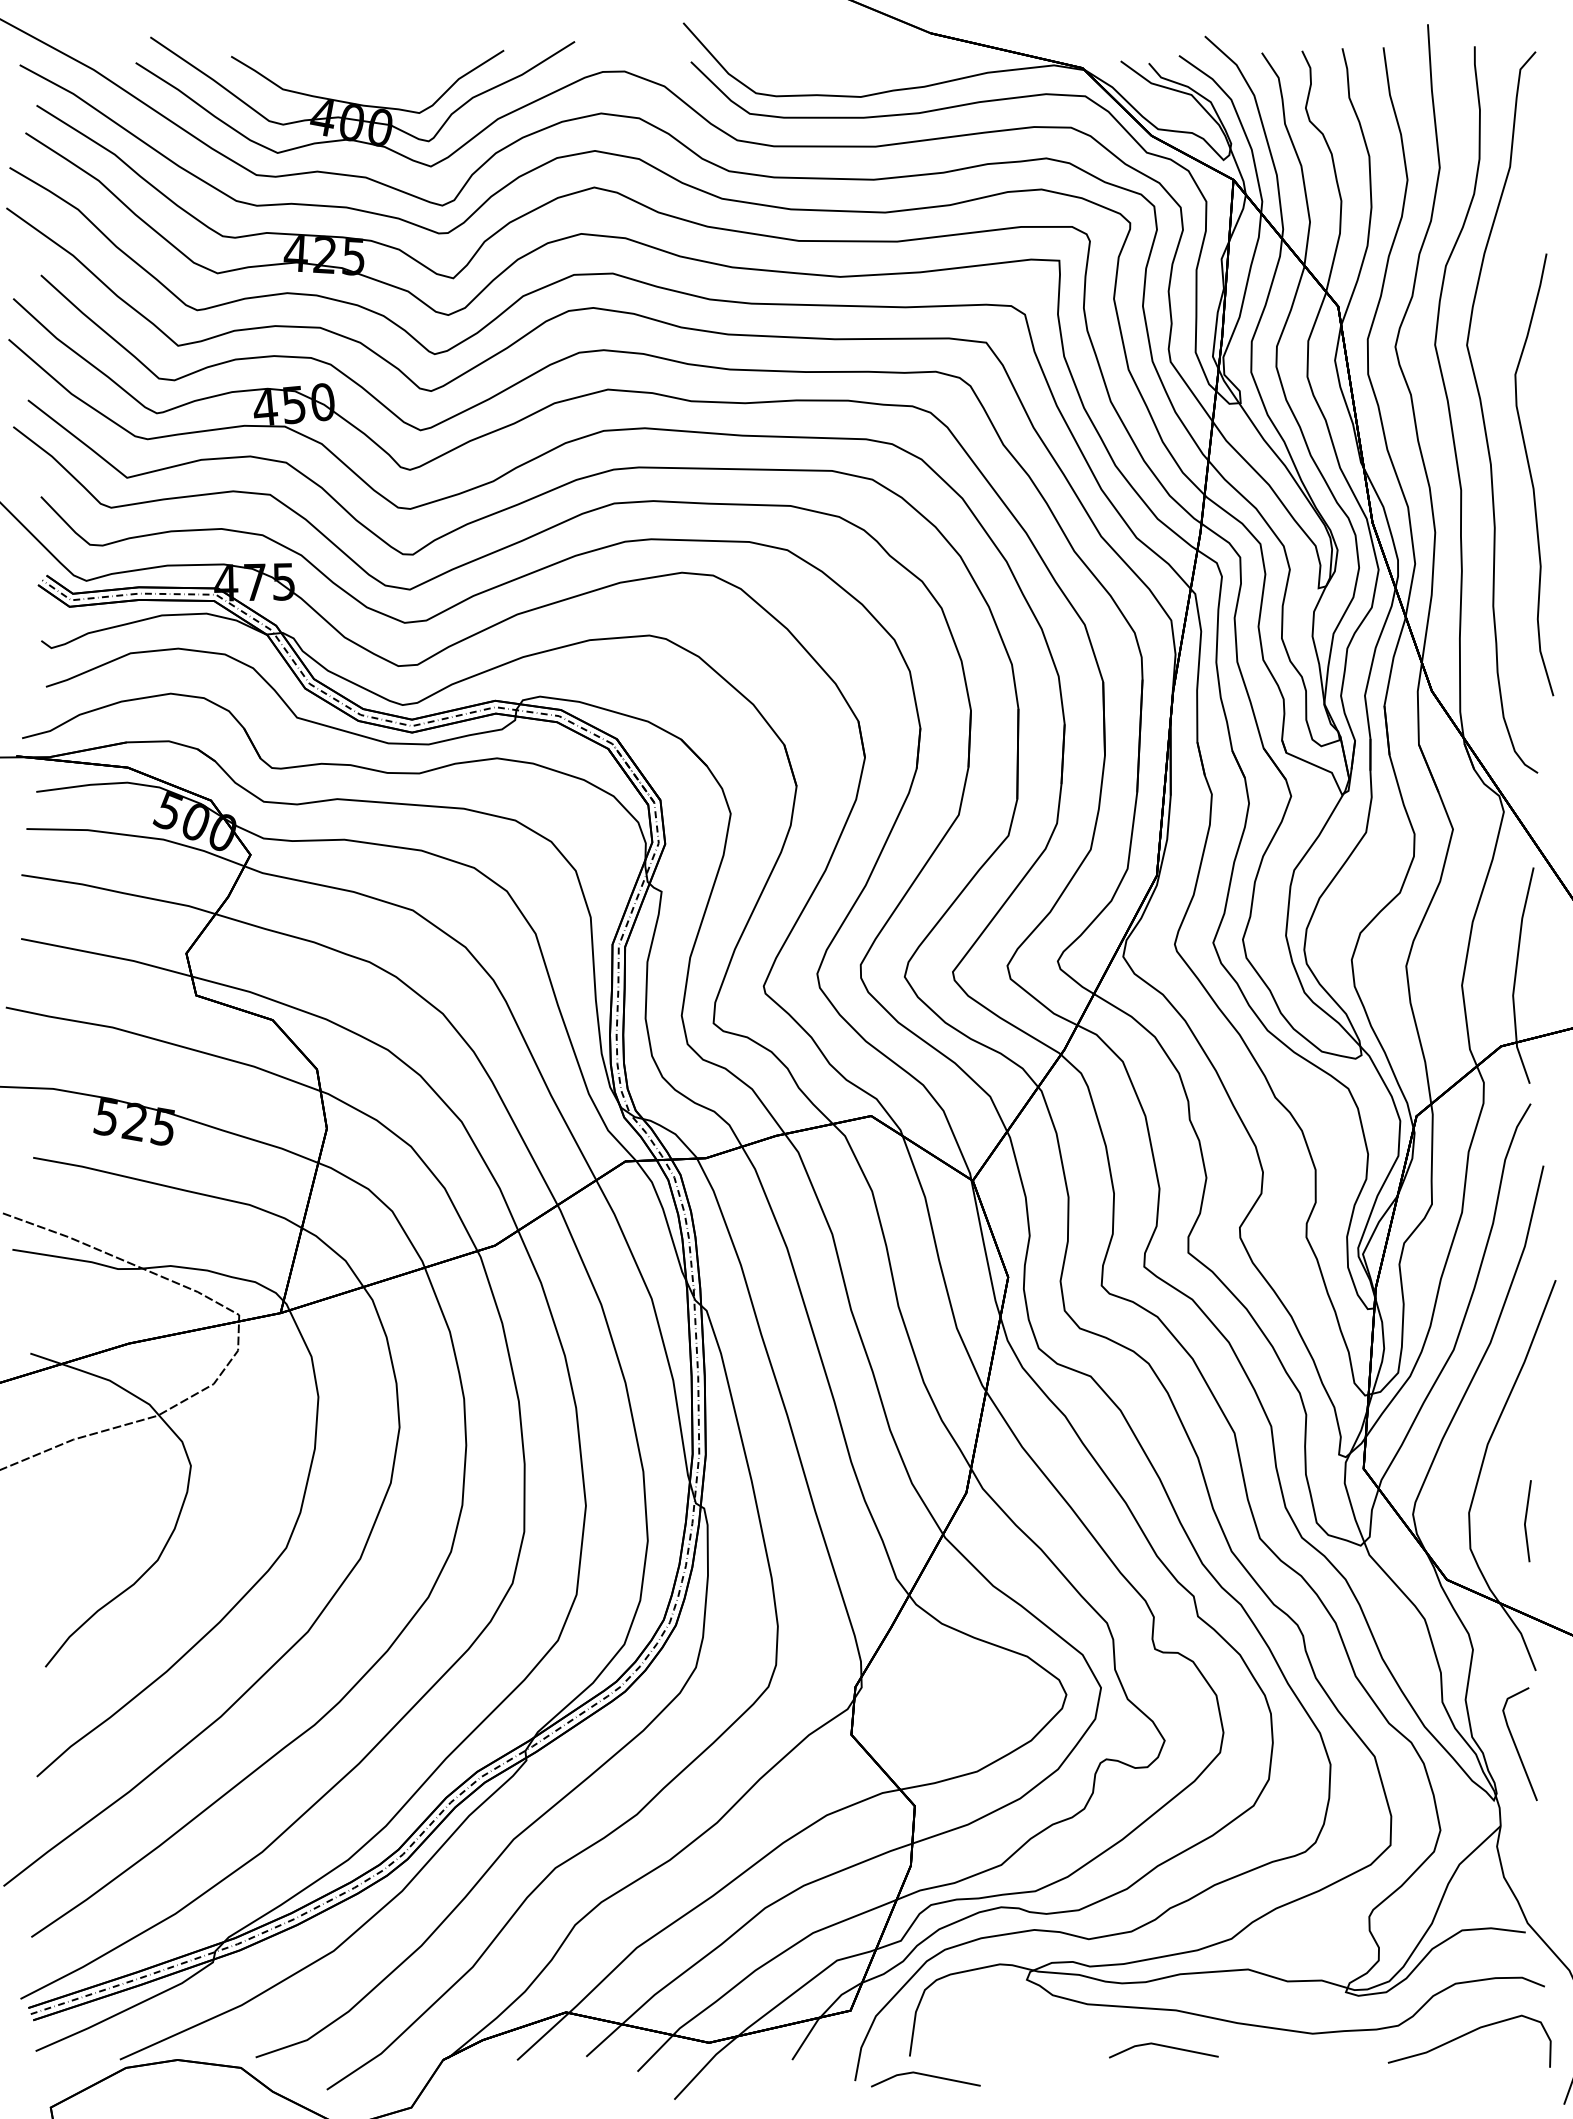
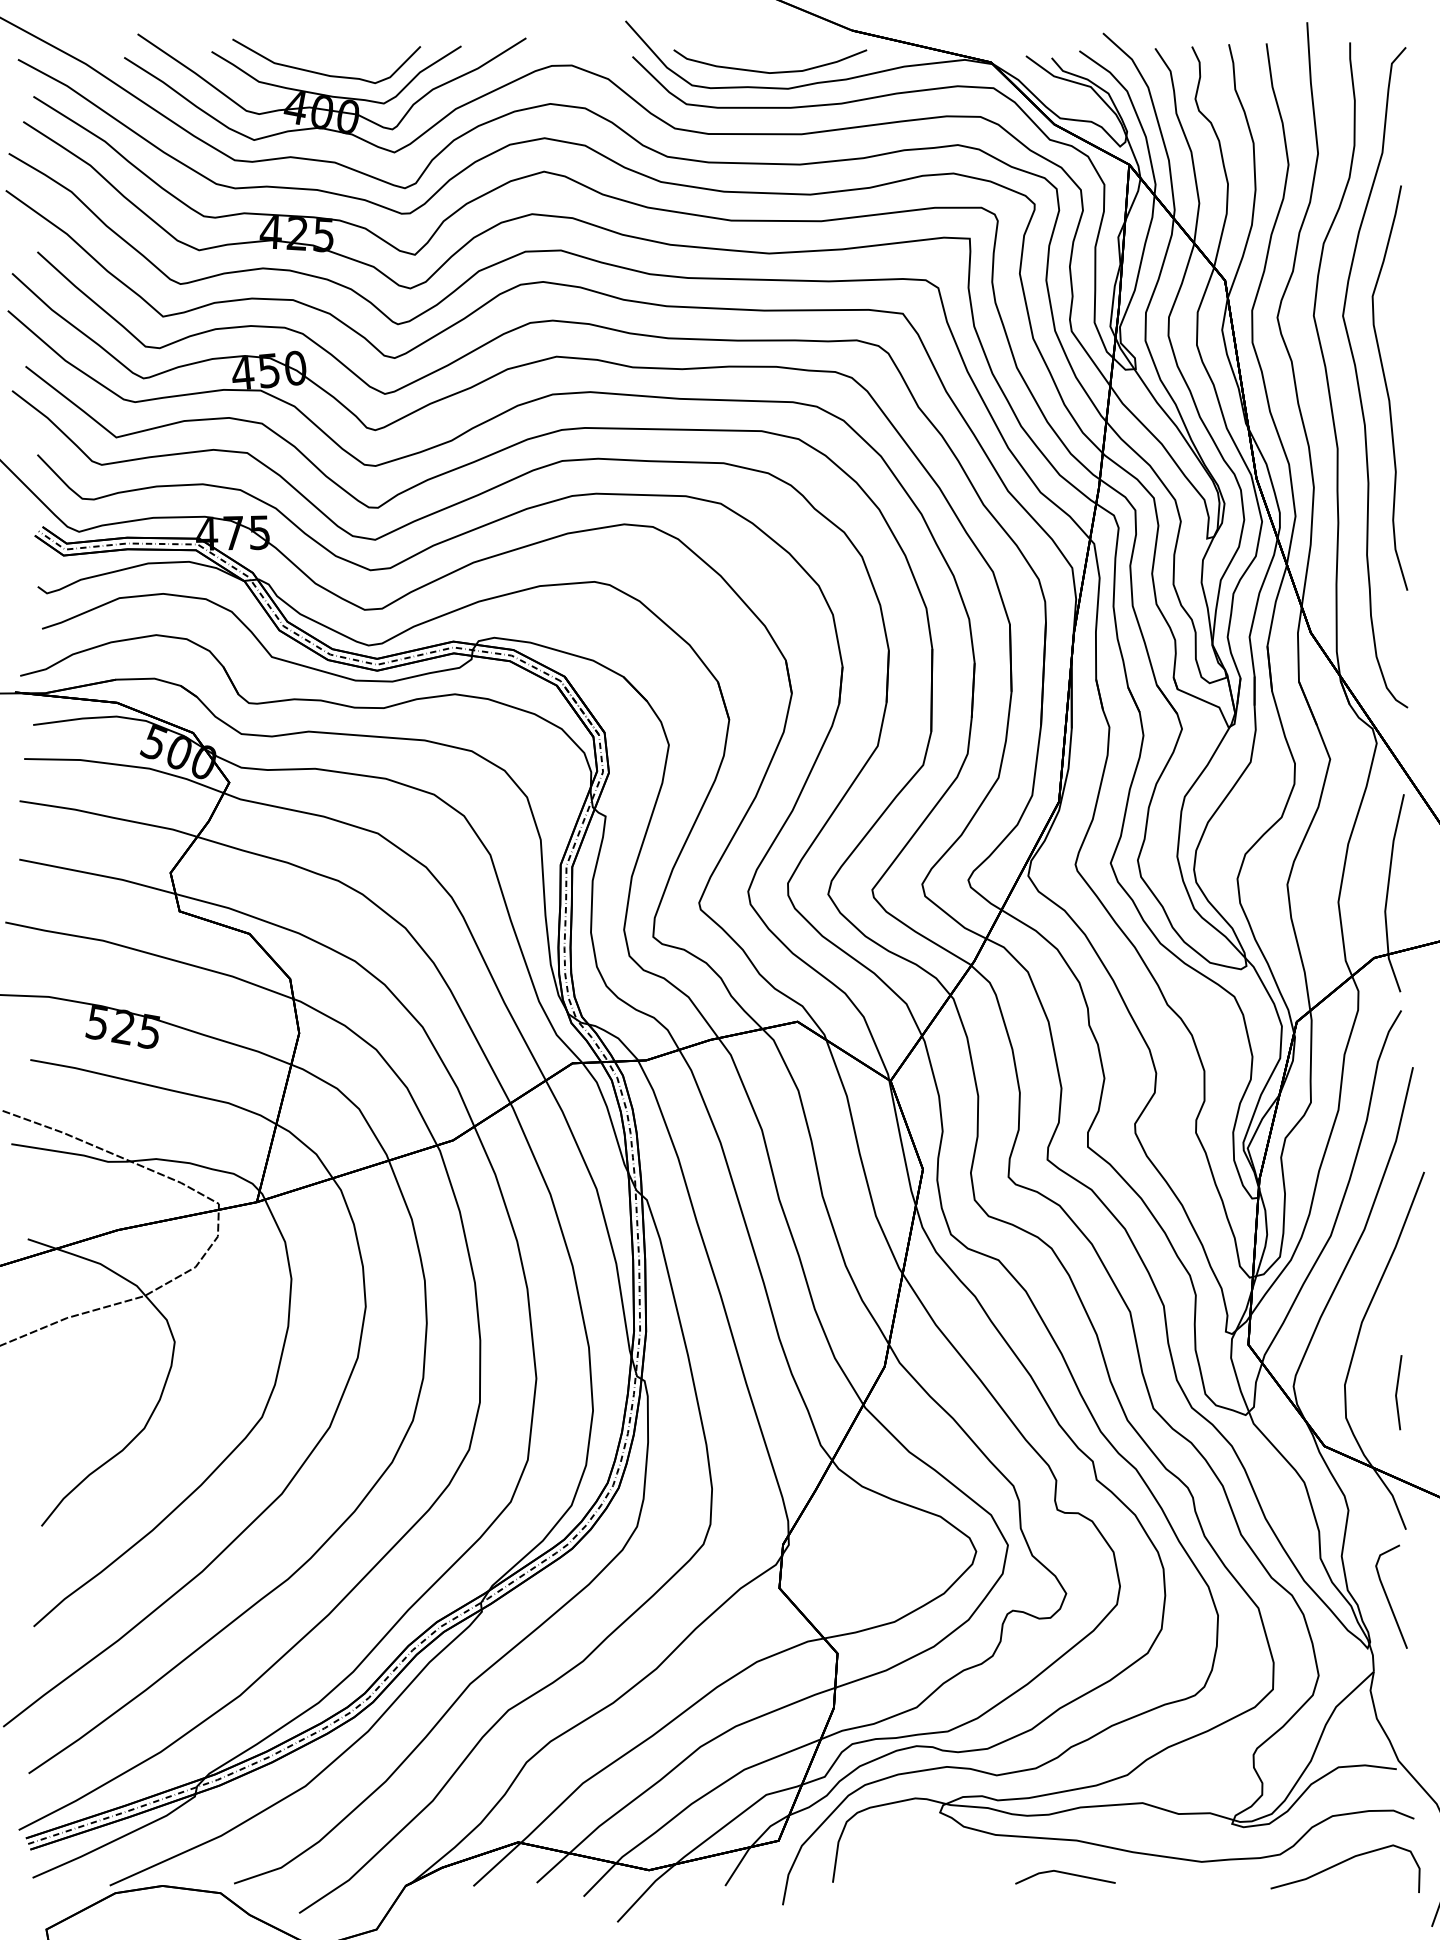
curve: (841, 78) -> (770, 71), added
curve: (354, 80) -> (324, 73), added
curve: (1531, 474) -> (1387, 387), moved
line: (927, 2076) -> (849, 1901), removed

